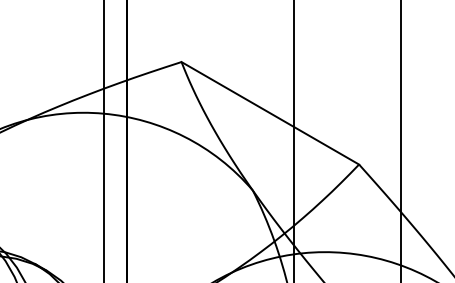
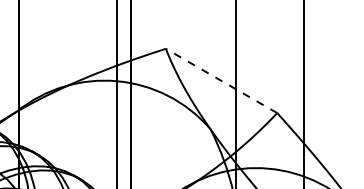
line: (270, 112) -> (221, 80), solid -> dashed

